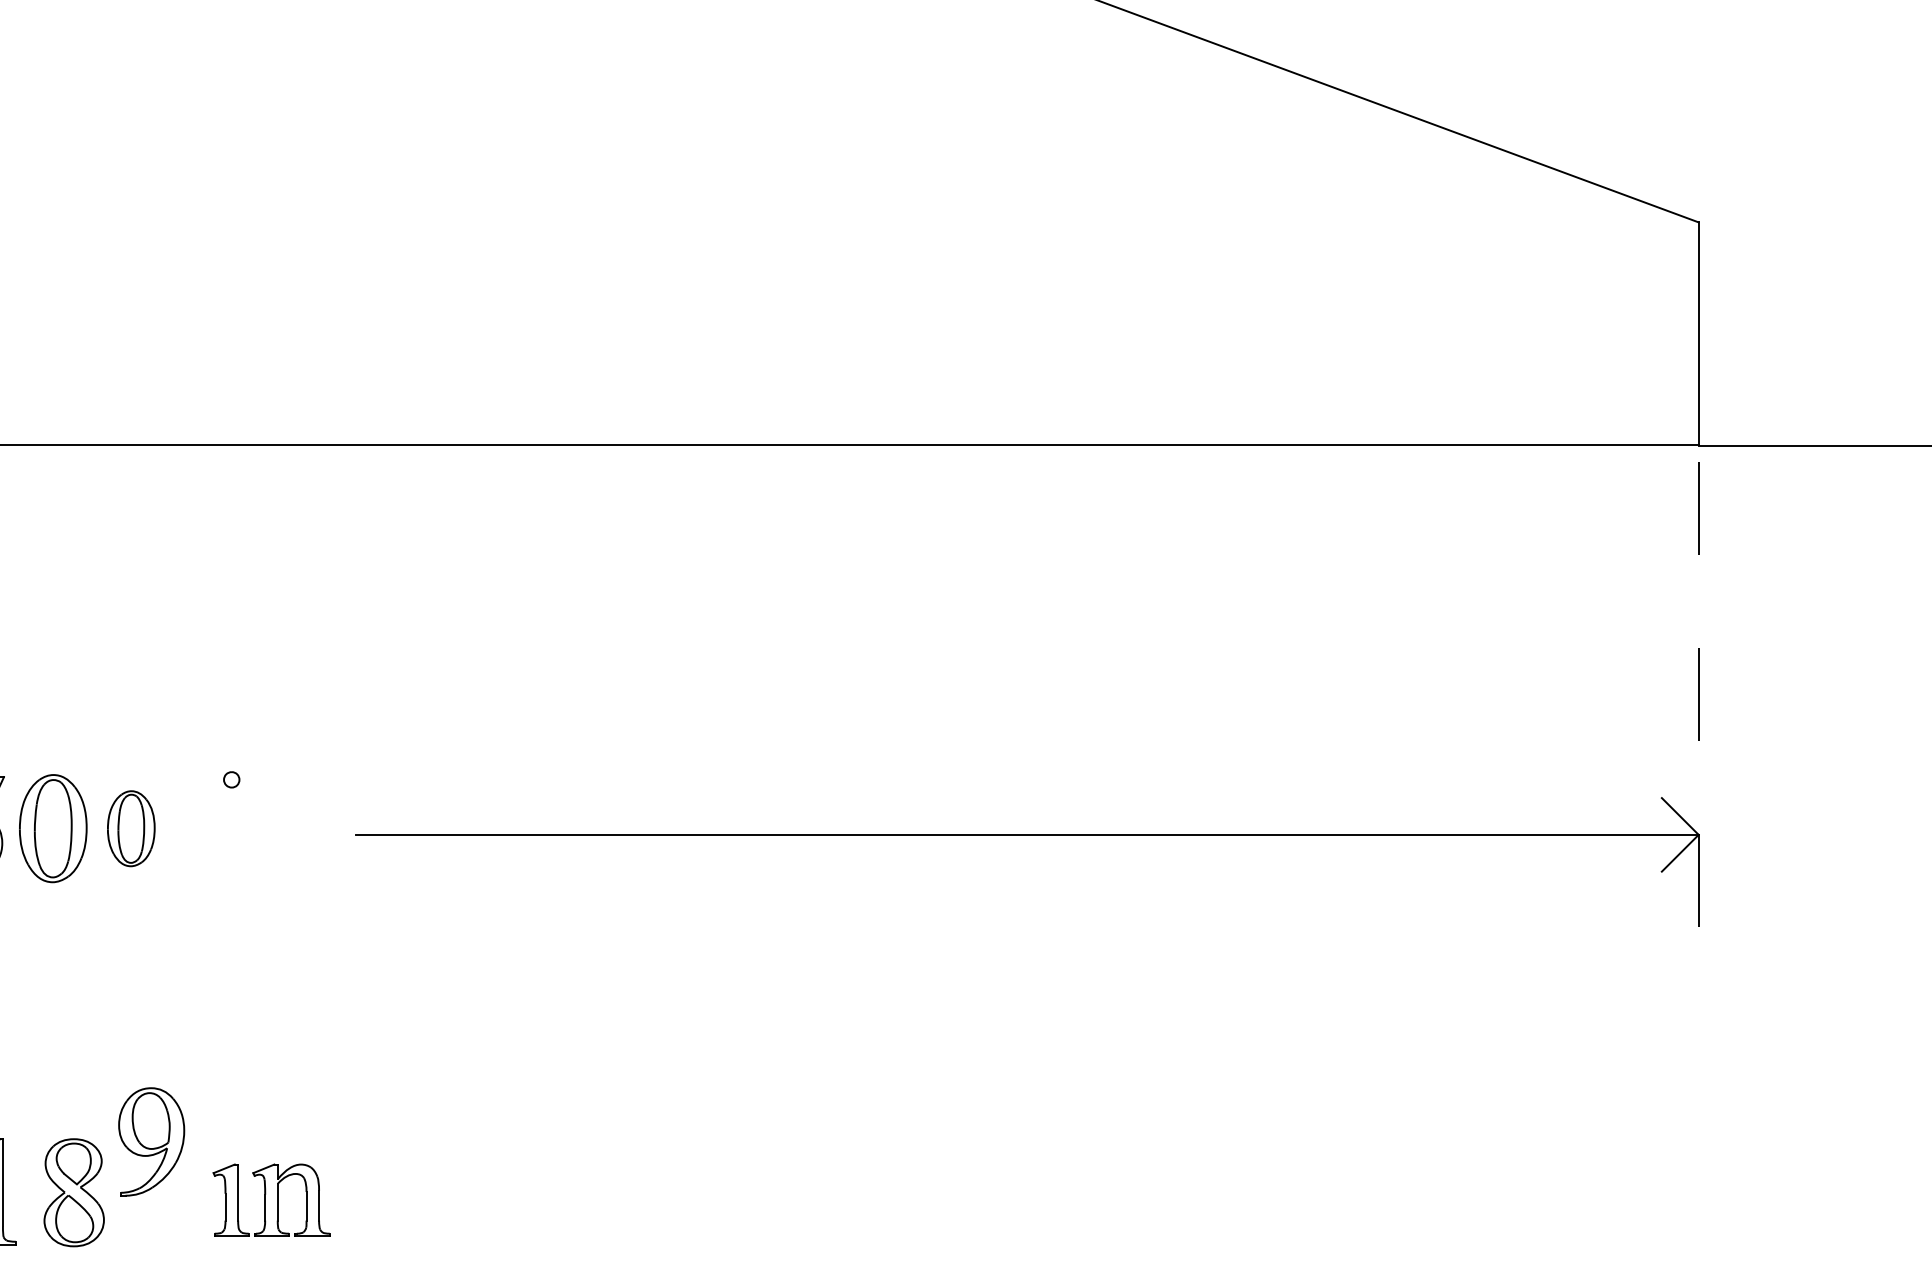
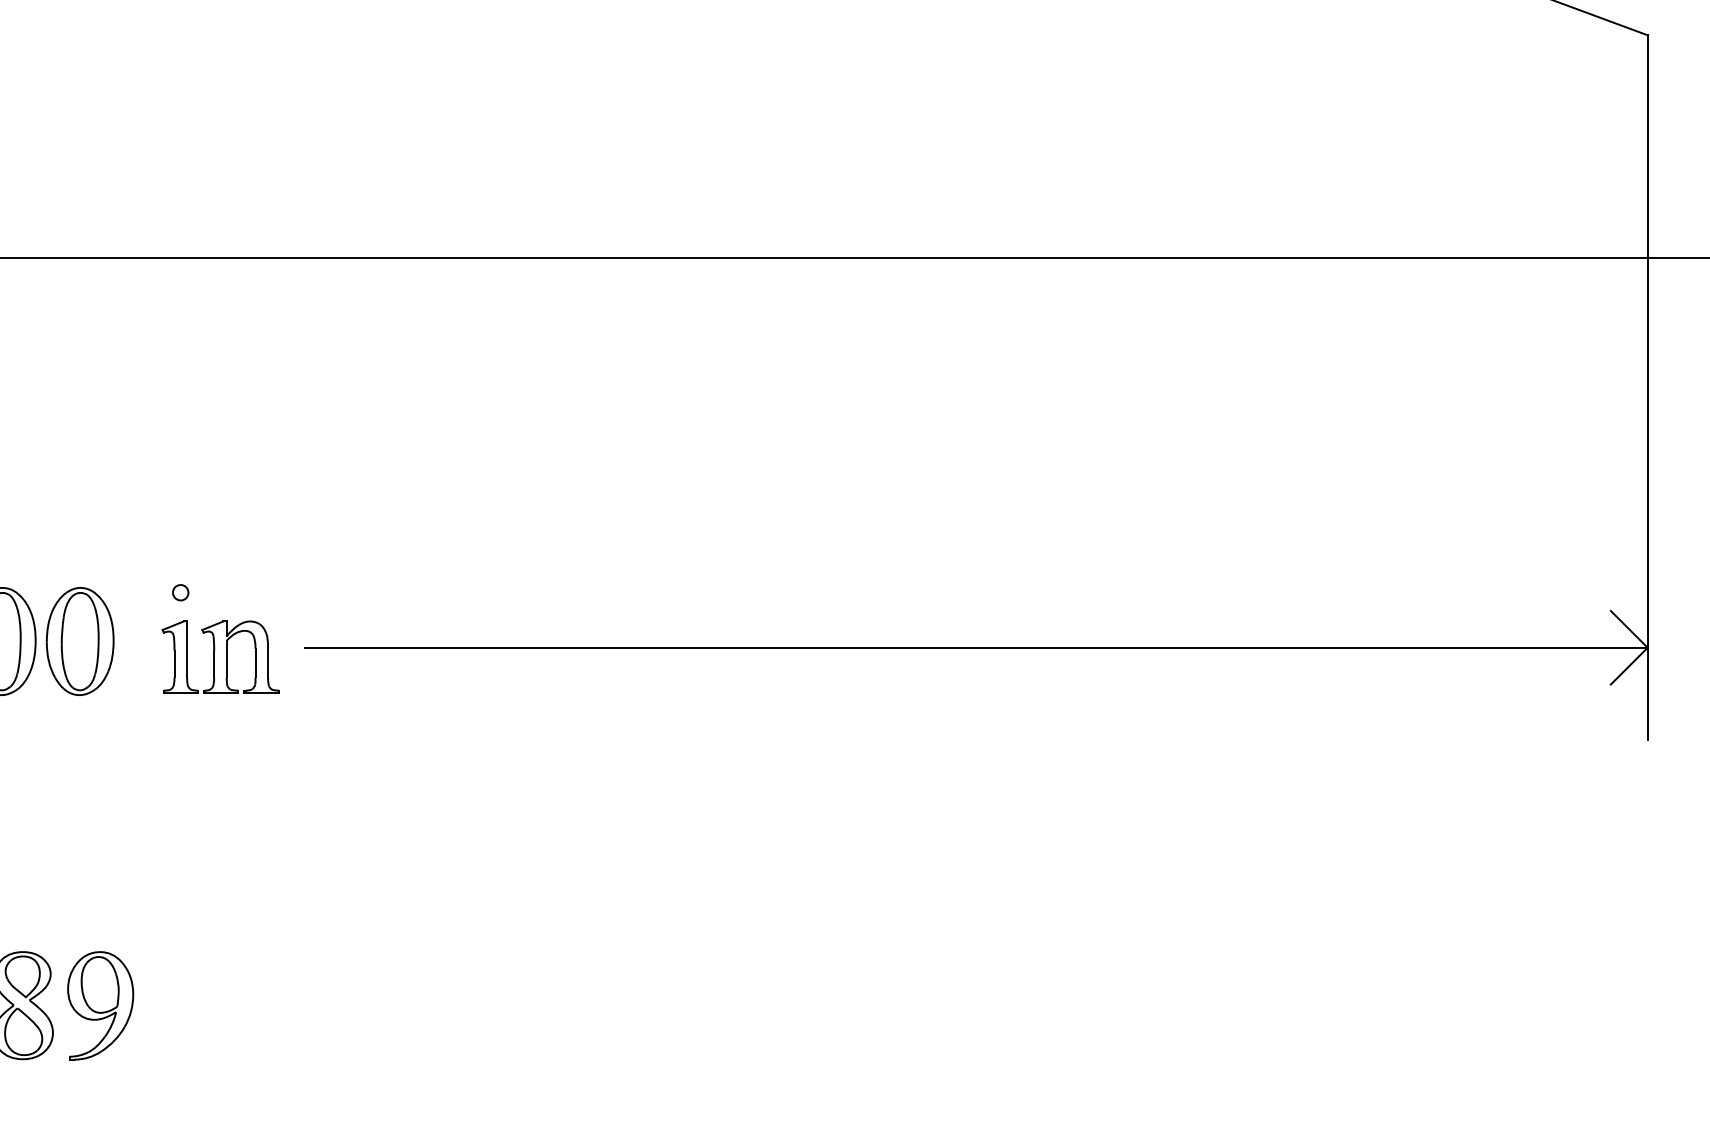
line: (1698, 686) -> (1647, 499), dashed -> solid
part: (131, 828) -> (80, 641), size x1.43
part: (151, 1141) -> (100, 1005), moved
part: (271, 1199) -> (220, 656), moved

